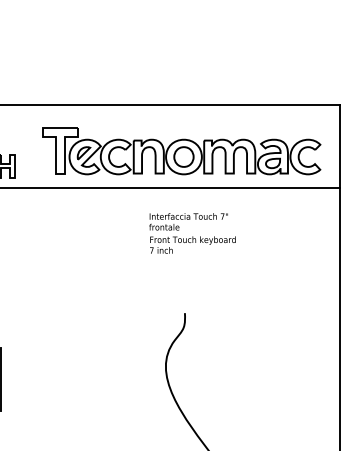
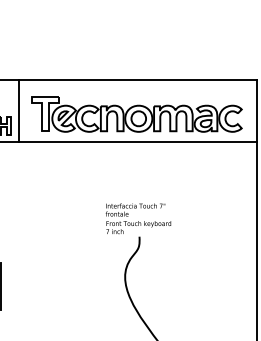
line: (25, 146) -> (19, 110), added
text: (192, 233) -> (138, 218), moved

